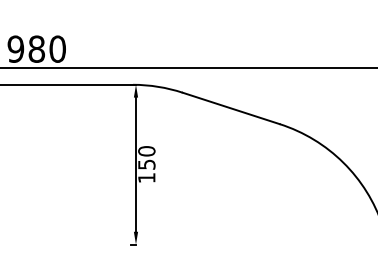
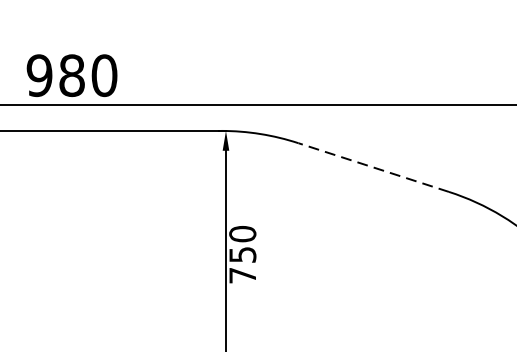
line: (231, 108) -> (374, 167), solid -> dashed
text: (146, 177) -> (242, 274), 150 -> 750

